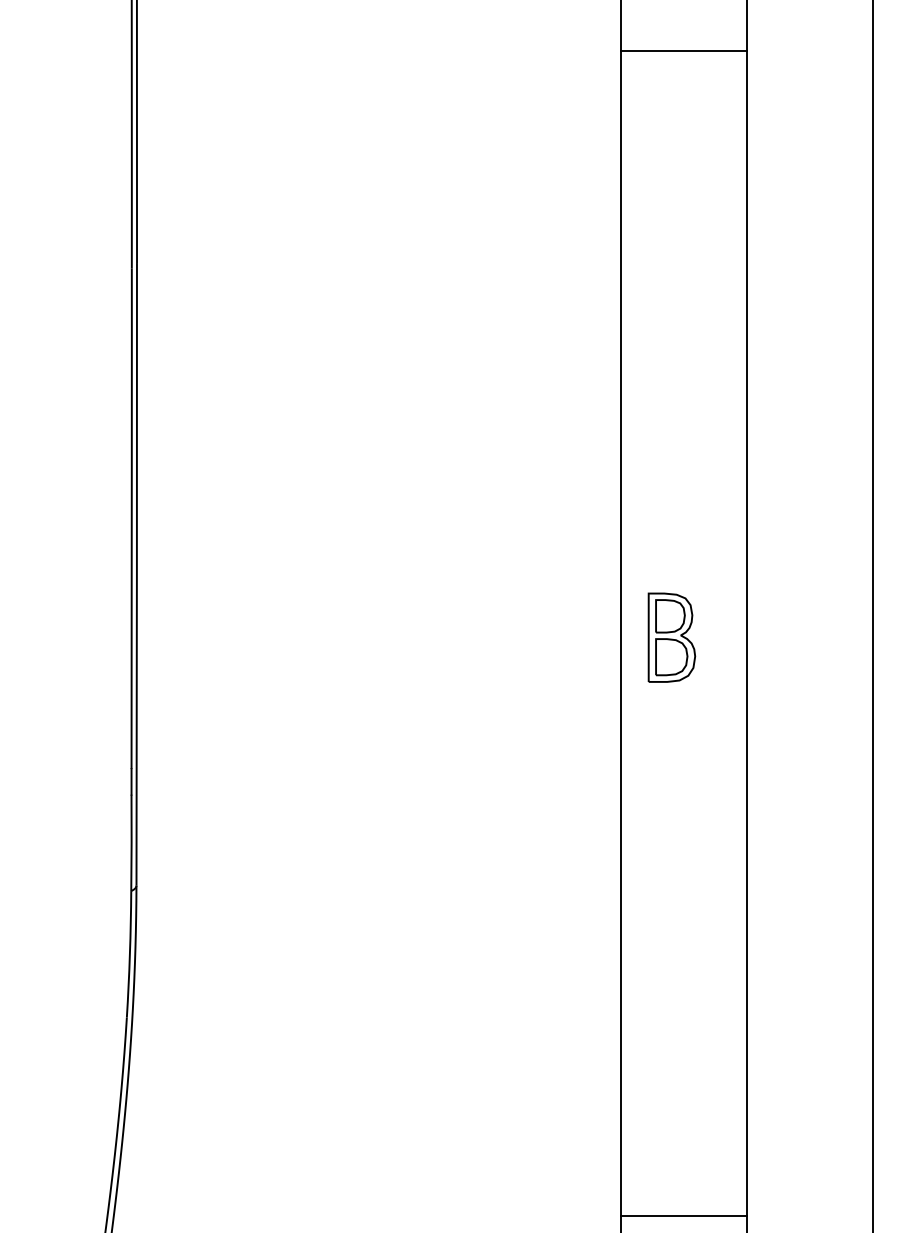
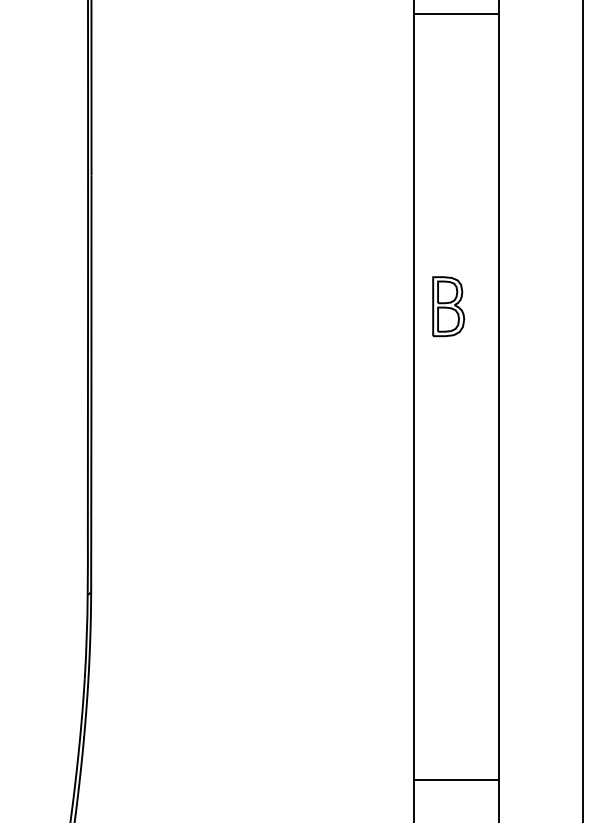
line: (683, 50) -> (456, 13), moved
part: (671, 637) -> (448, 306), moved
line: (683, 1217) -> (456, 780), moved

